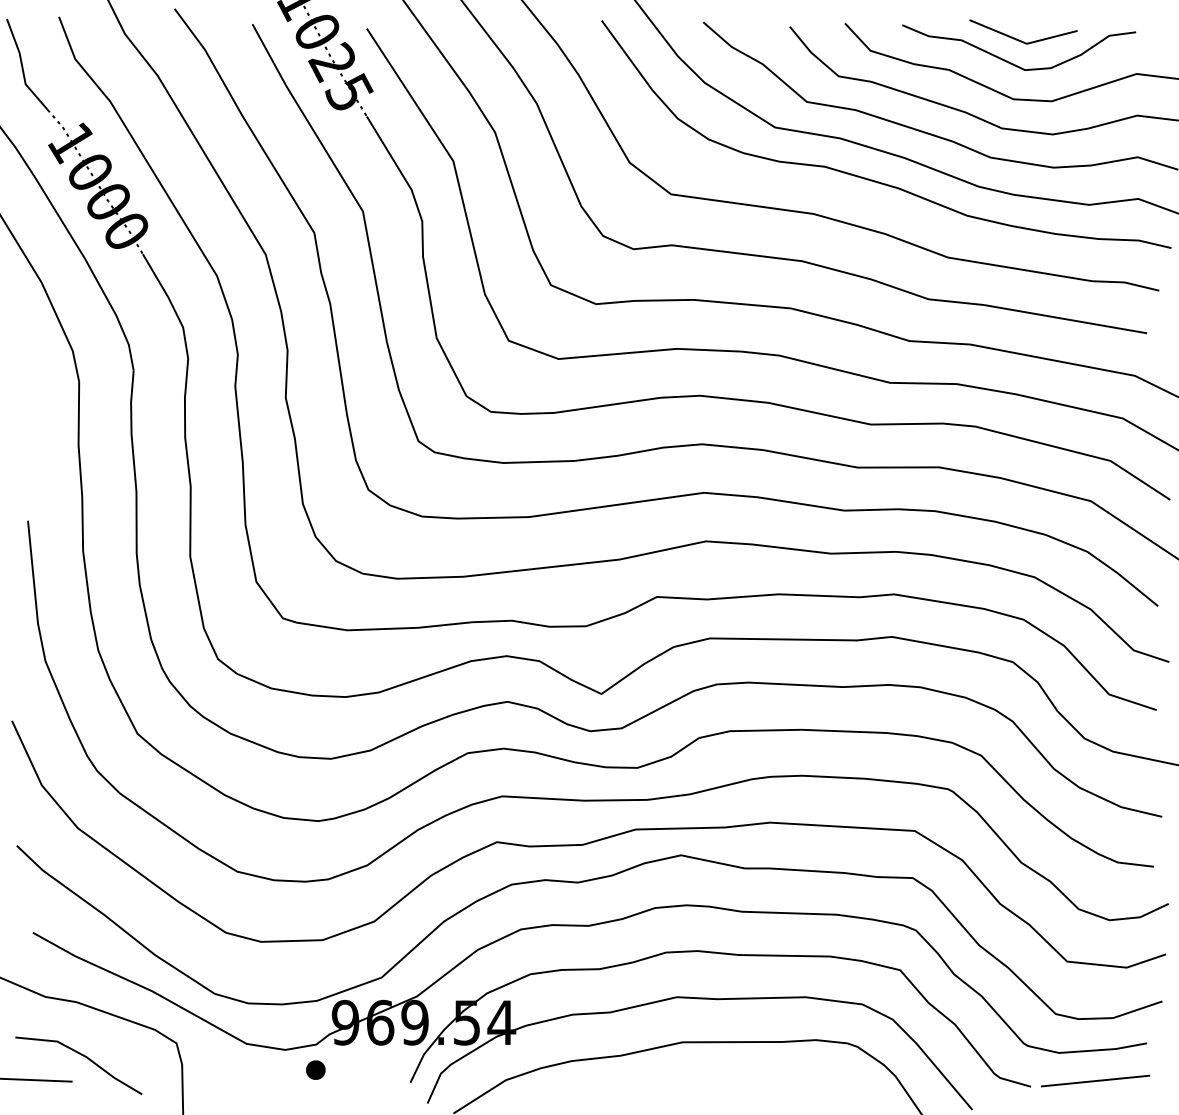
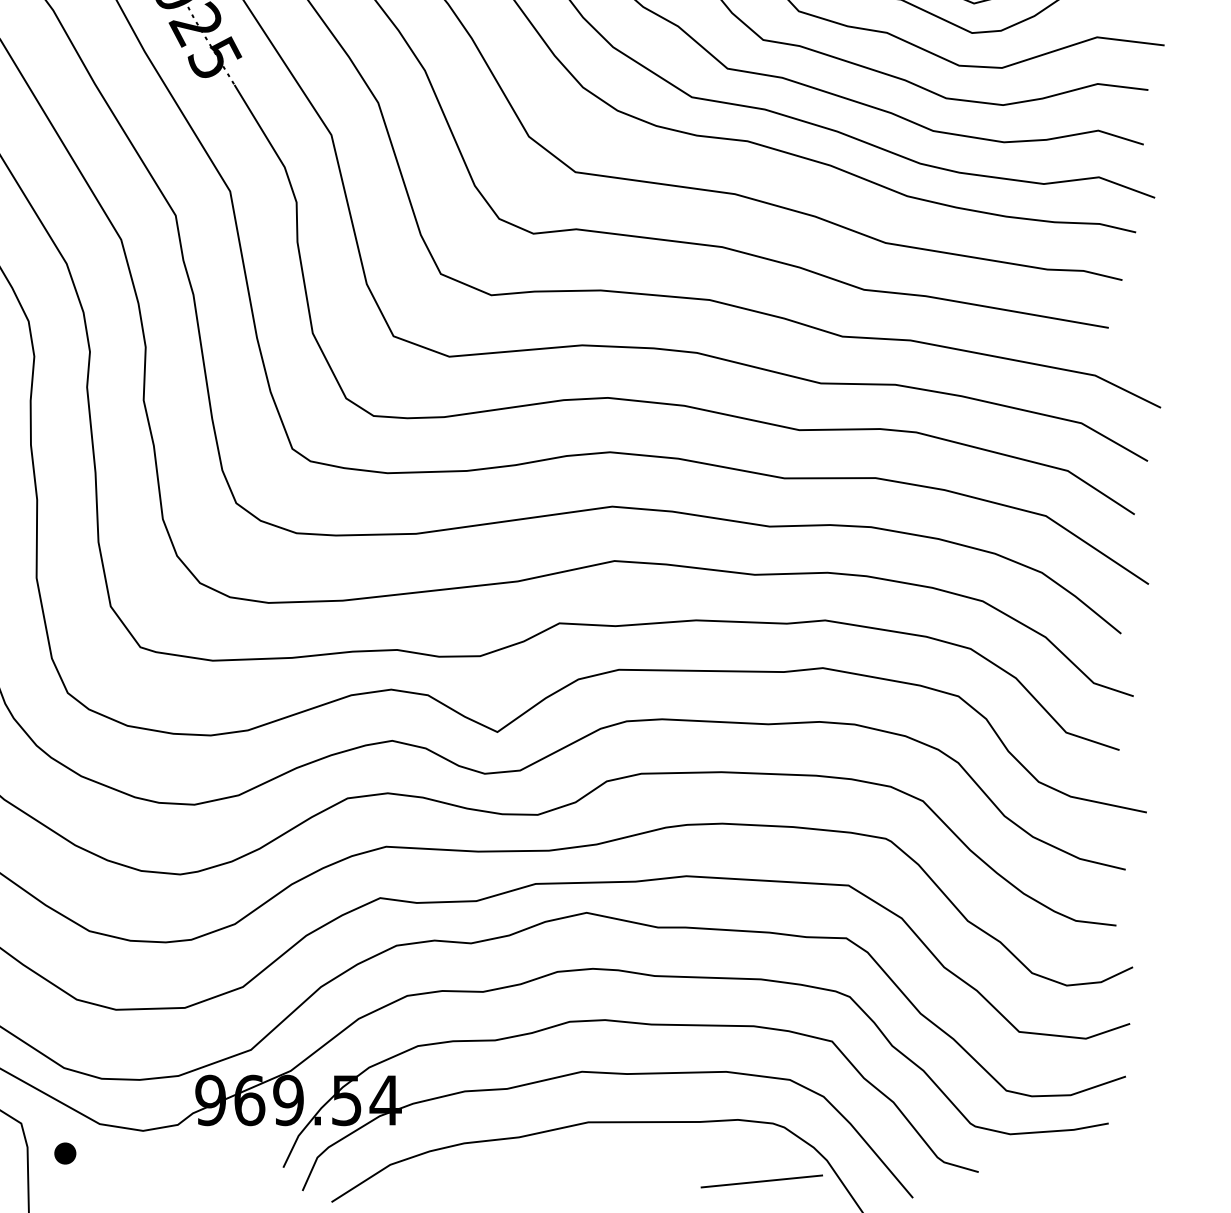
part: (315, 1069) -> (64, 1152), moved
line: (1095, 1080) -> (761, 1180), moved

